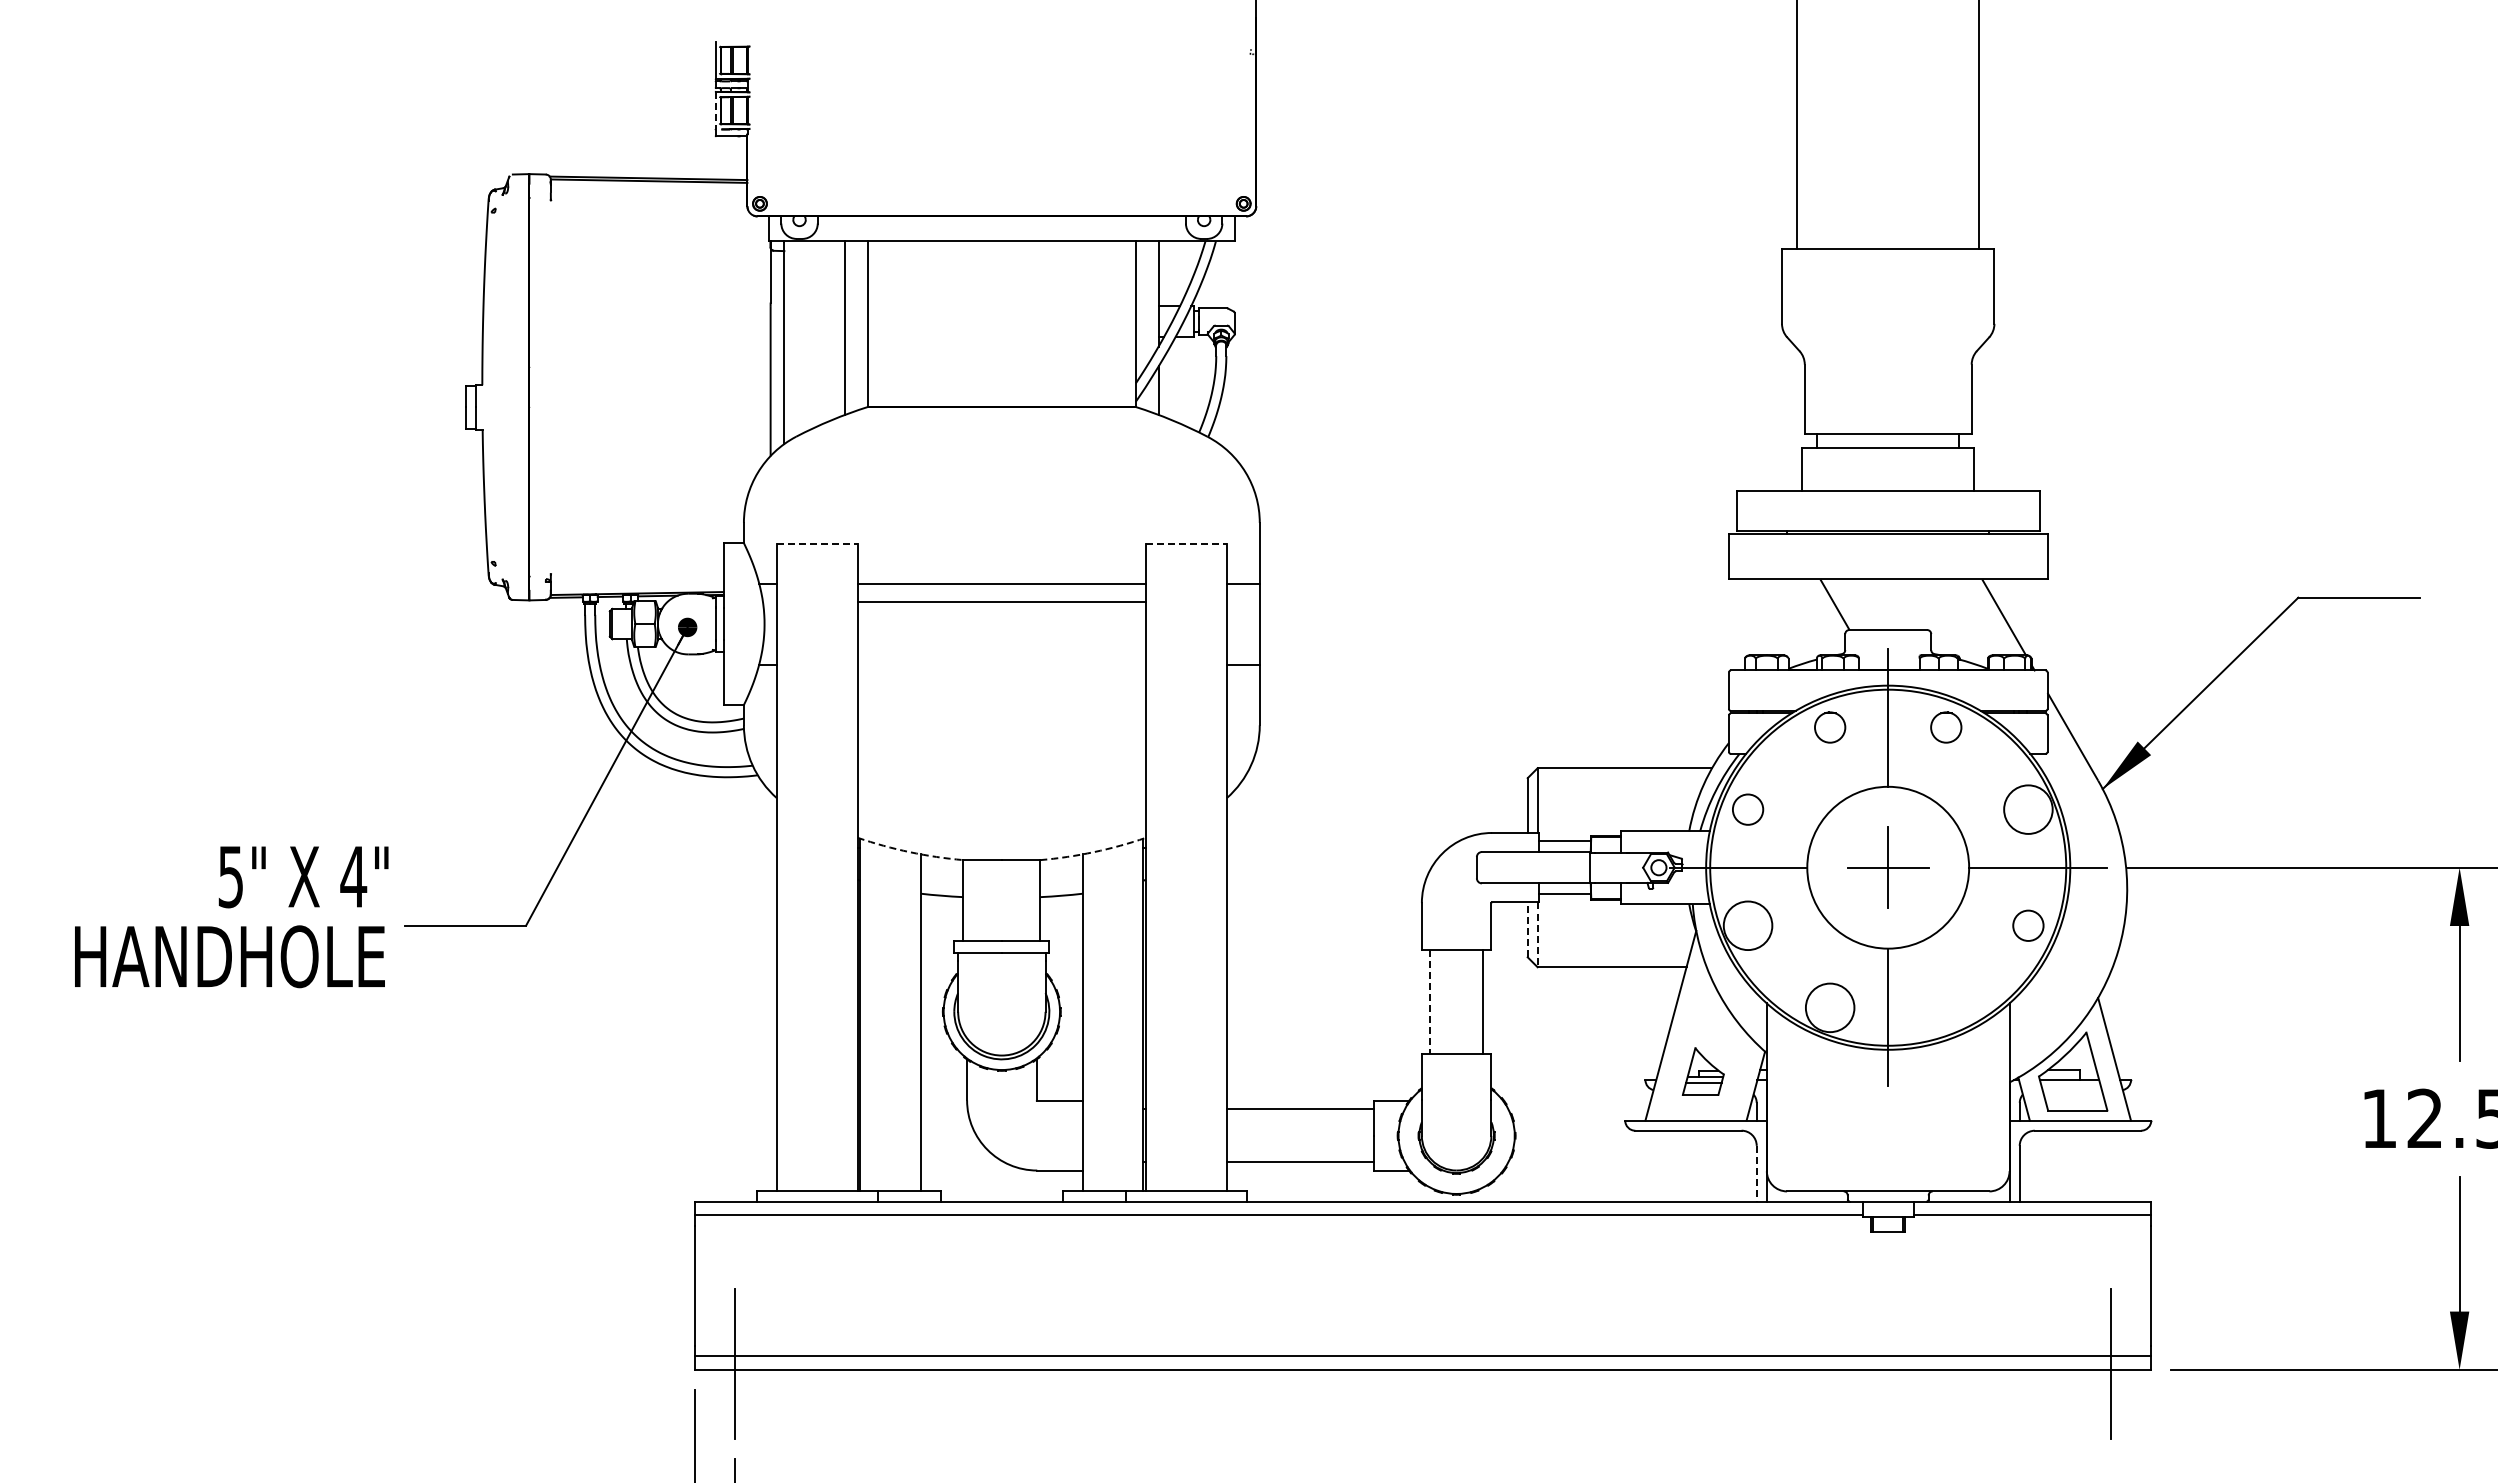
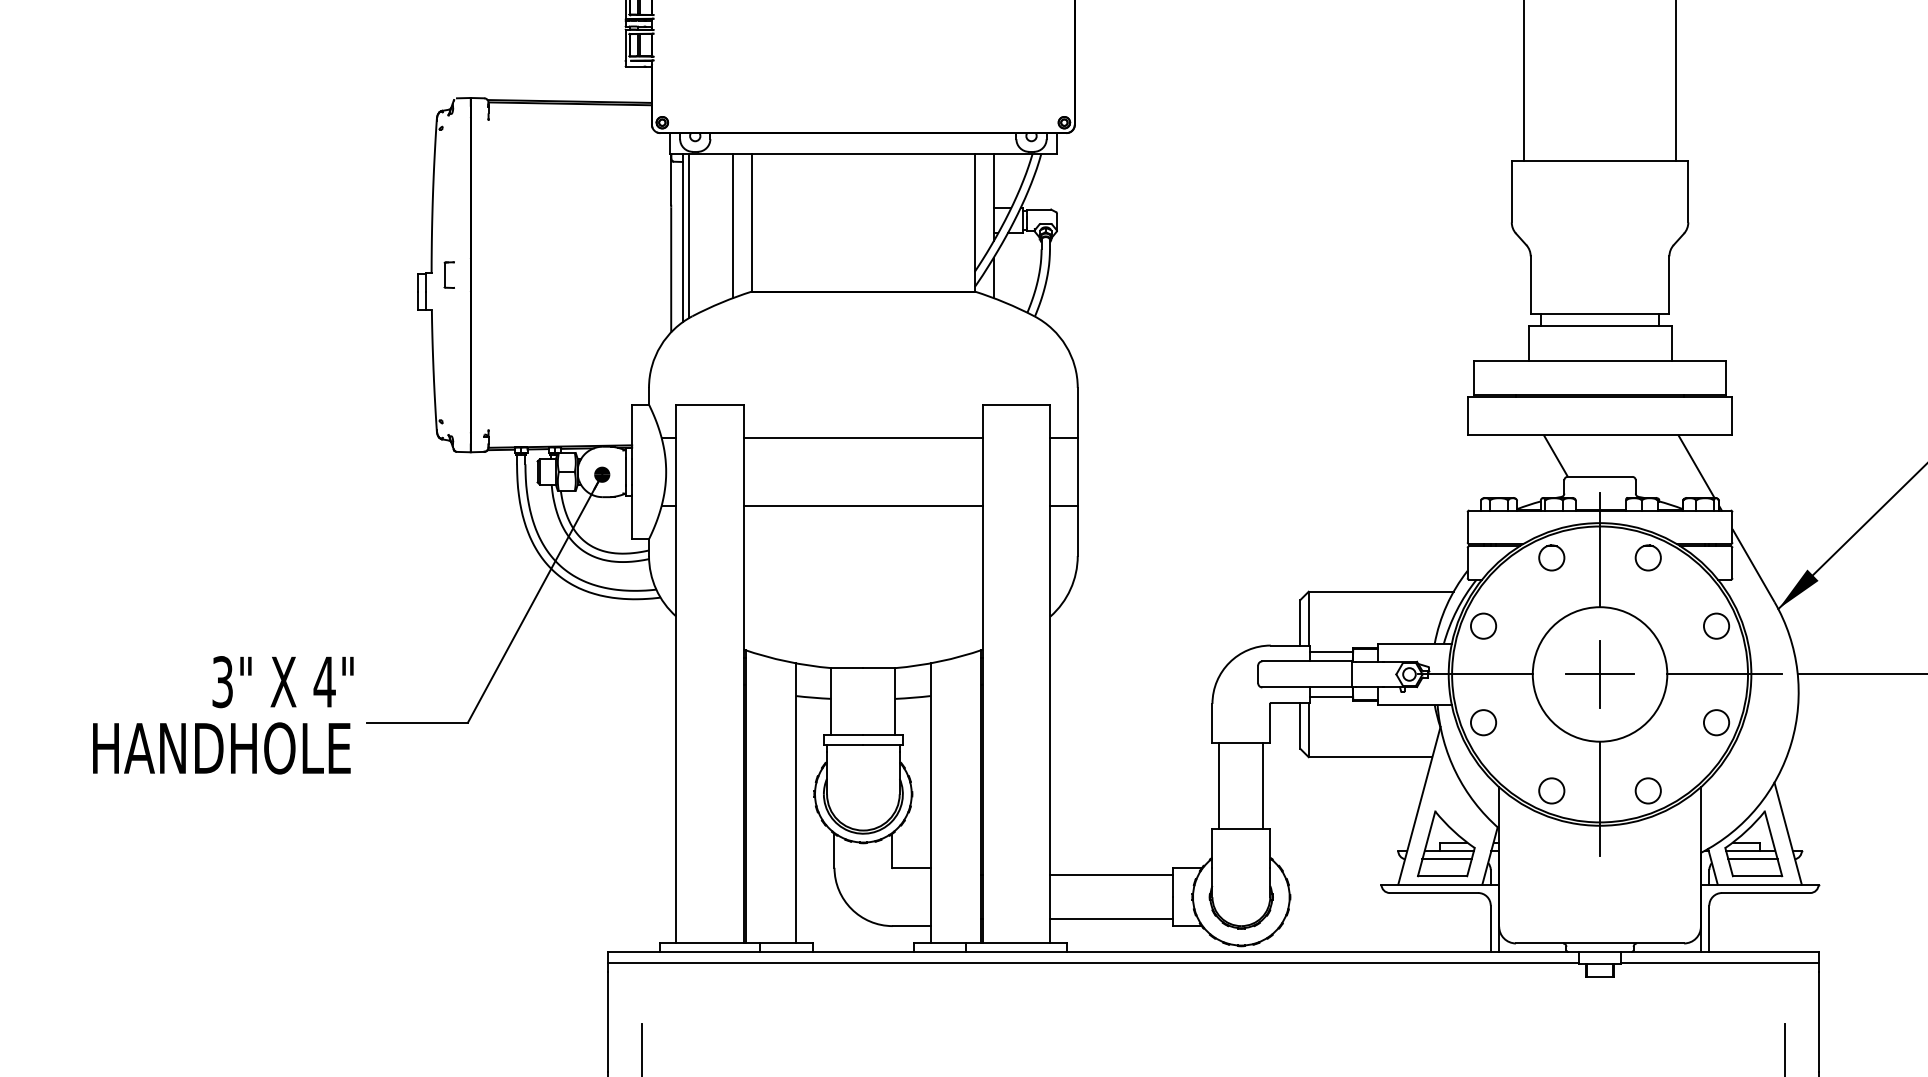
line: (715, 111) -> (625, 45), dashed -> solid
line: (791, 340) -> (688, 236), added
part: (503, 386) -> (449, 274), added
line: (817, 544) -> (710, 405), dashed -> solid
line: (1186, 544) -> (1016, 405), dashed -> solid
line: (1001, 601) -> (863, 505), moved
circle: (2028, 809) -> (1716, 626), size x0.62
arc: (909, 852) -> (786, 661), dashed -> solid
arc: (1093, 852) -> (939, 661), dashed -> solid
text: (231, 876) -> (223, 681), 5" -> 3"
circle: (1747, 925) -> (1483, 722), size x0.62
line: (1527, 929) -> (1300, 725), dashed -> solid
line: (1537, 935) -> (1308, 730), dashed -> solid
line: (1430, 1001) -> (1219, 785), dashed -> solid
circle: (1830, 1007) -> (1552, 790), size x0.62
circle: (1946, 1007) -> (1648, 790), added
part: (1703, 1071) -> (1446, 843), size x1.67
line: (2071, 1090) -> (1752, 859), added
line: (1756, 1173) -> (1490, 928), dashed -> solid

